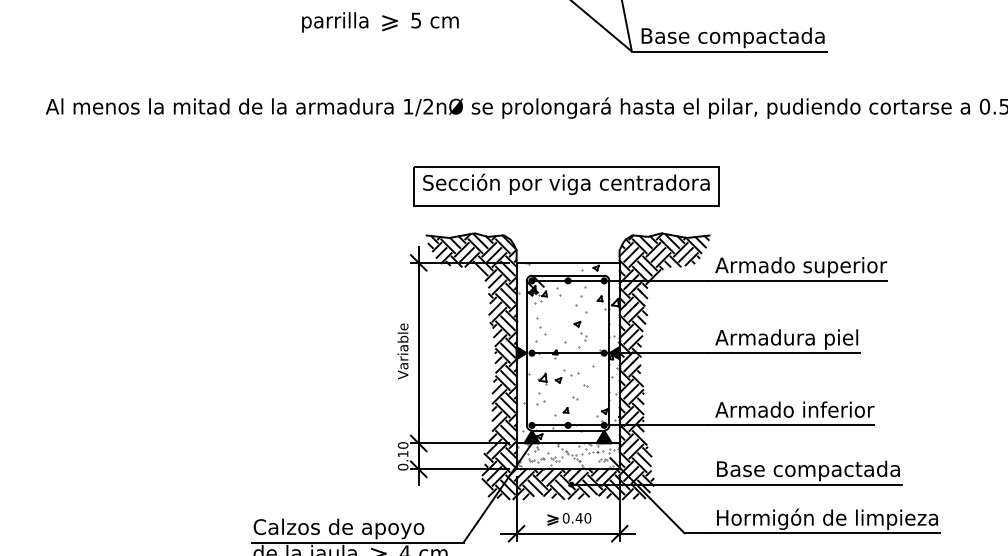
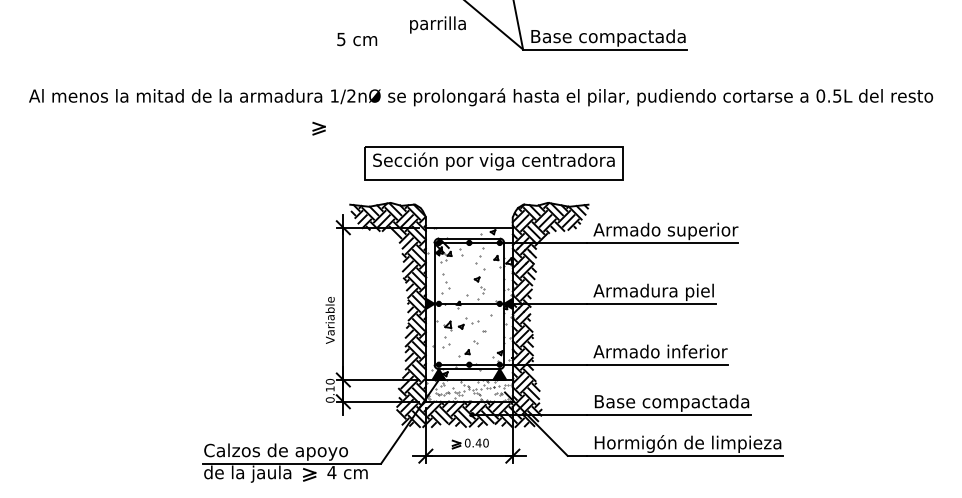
text: (435, 20) -> (357, 39), moved
text: (334, 21) -> (437, 24), moved
part: (389, 22) -> (318, 128), moved
part: (565, 186) -> (493, 163), moved
text: (402, 351) -> (329, 320), moved

